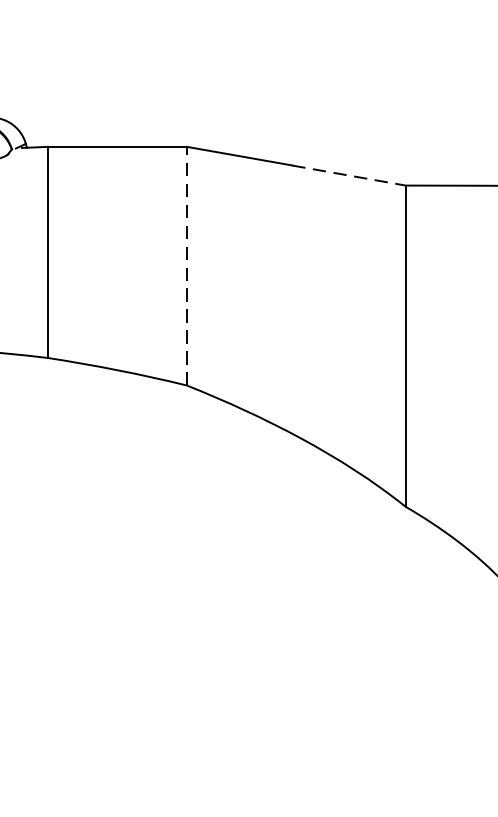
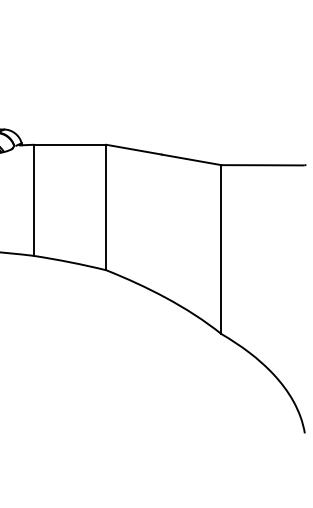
line: (350, 174) -> (192, 159), dashed -> solid
line: (187, 266) -> (106, 207), dashed -> solid

